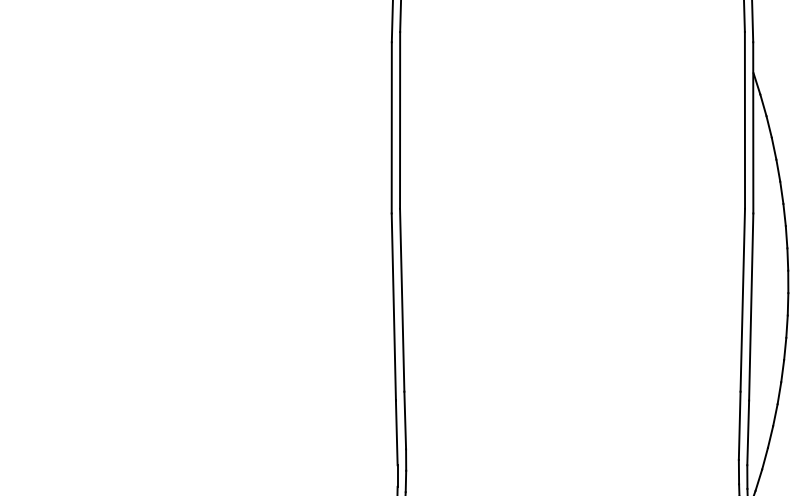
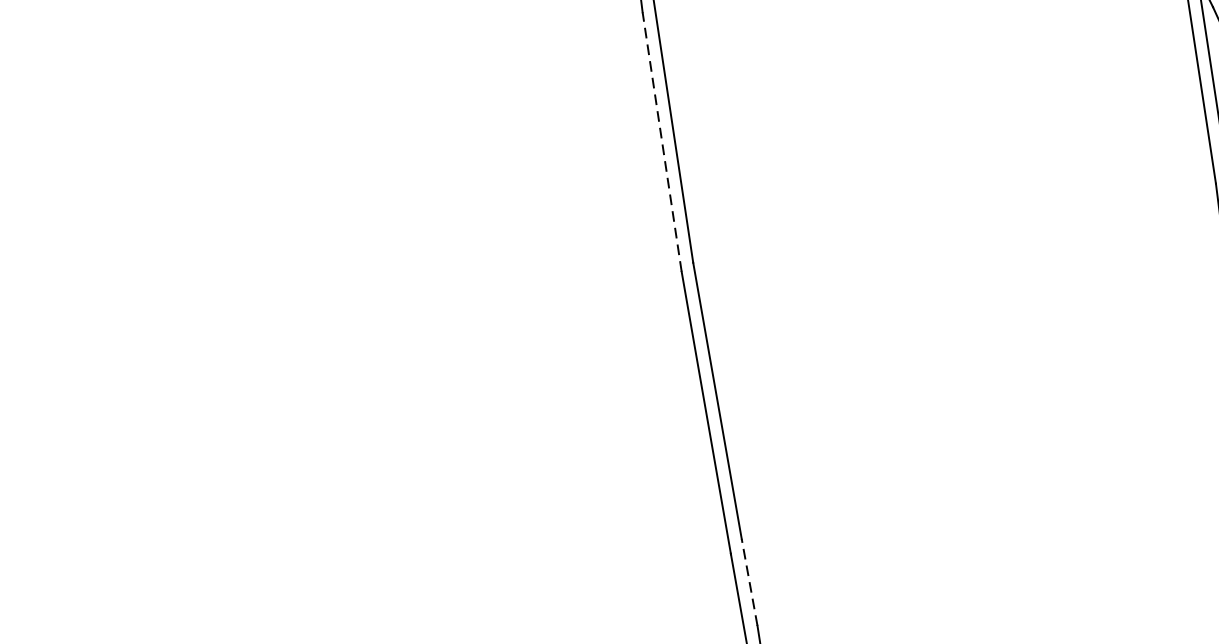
line: (391, 127) -> (661, 141), solid -> dashed
line: (405, 420) -> (750, 582), solid -> dashed

